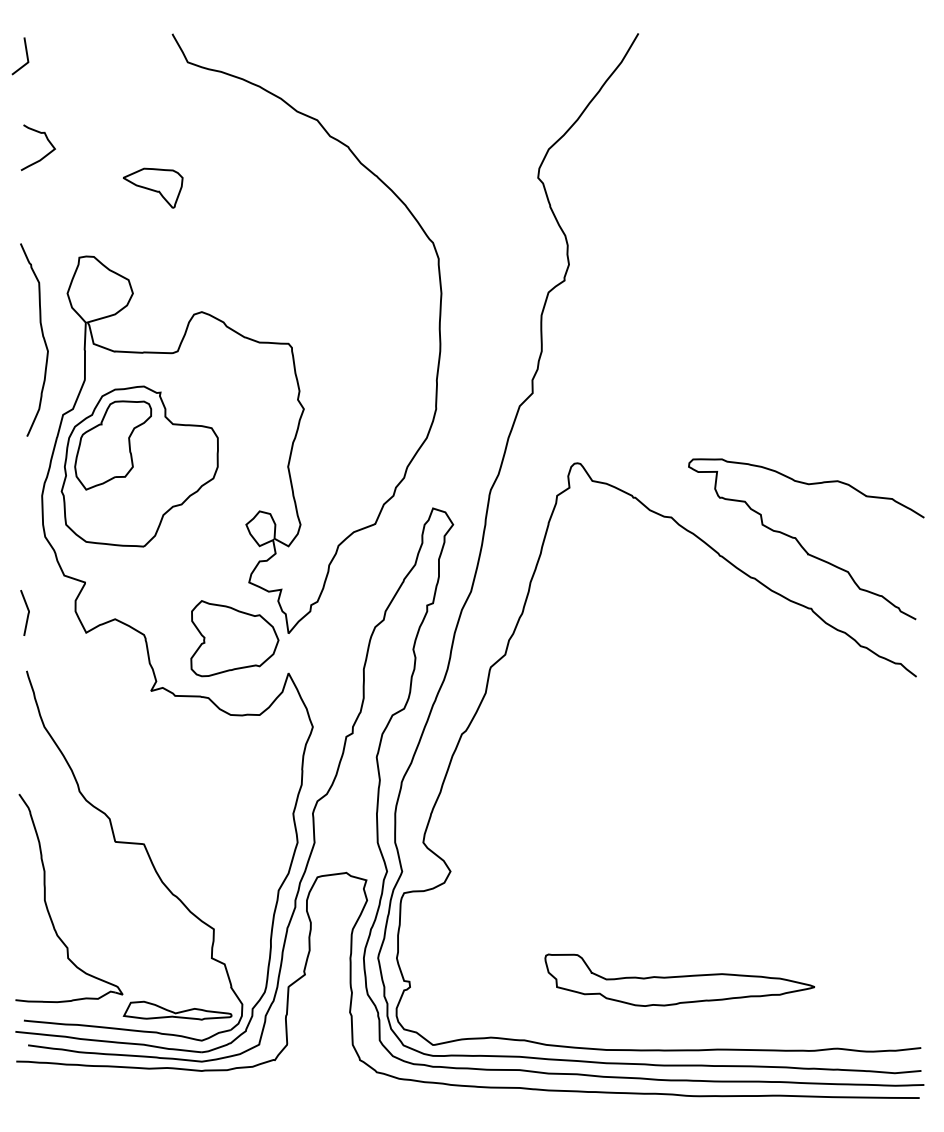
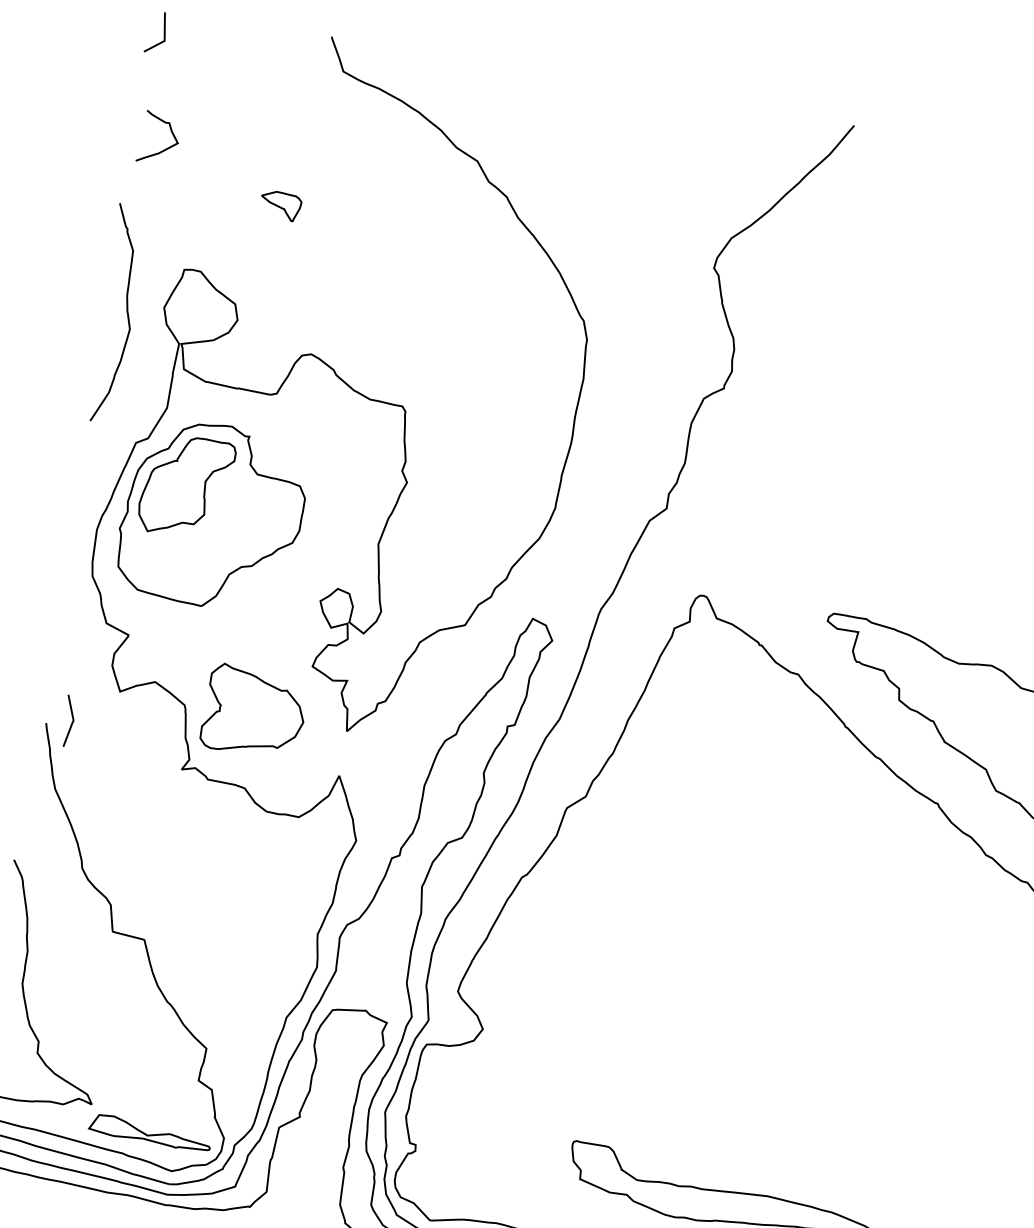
part: (153, 187) -> (280, 205), size x0.6
curve: (42, 337) -> (126, 312), moved
curve: (27, 613) -> (71, 722), moved
part: (234, 638) -> (254, 711), moved

